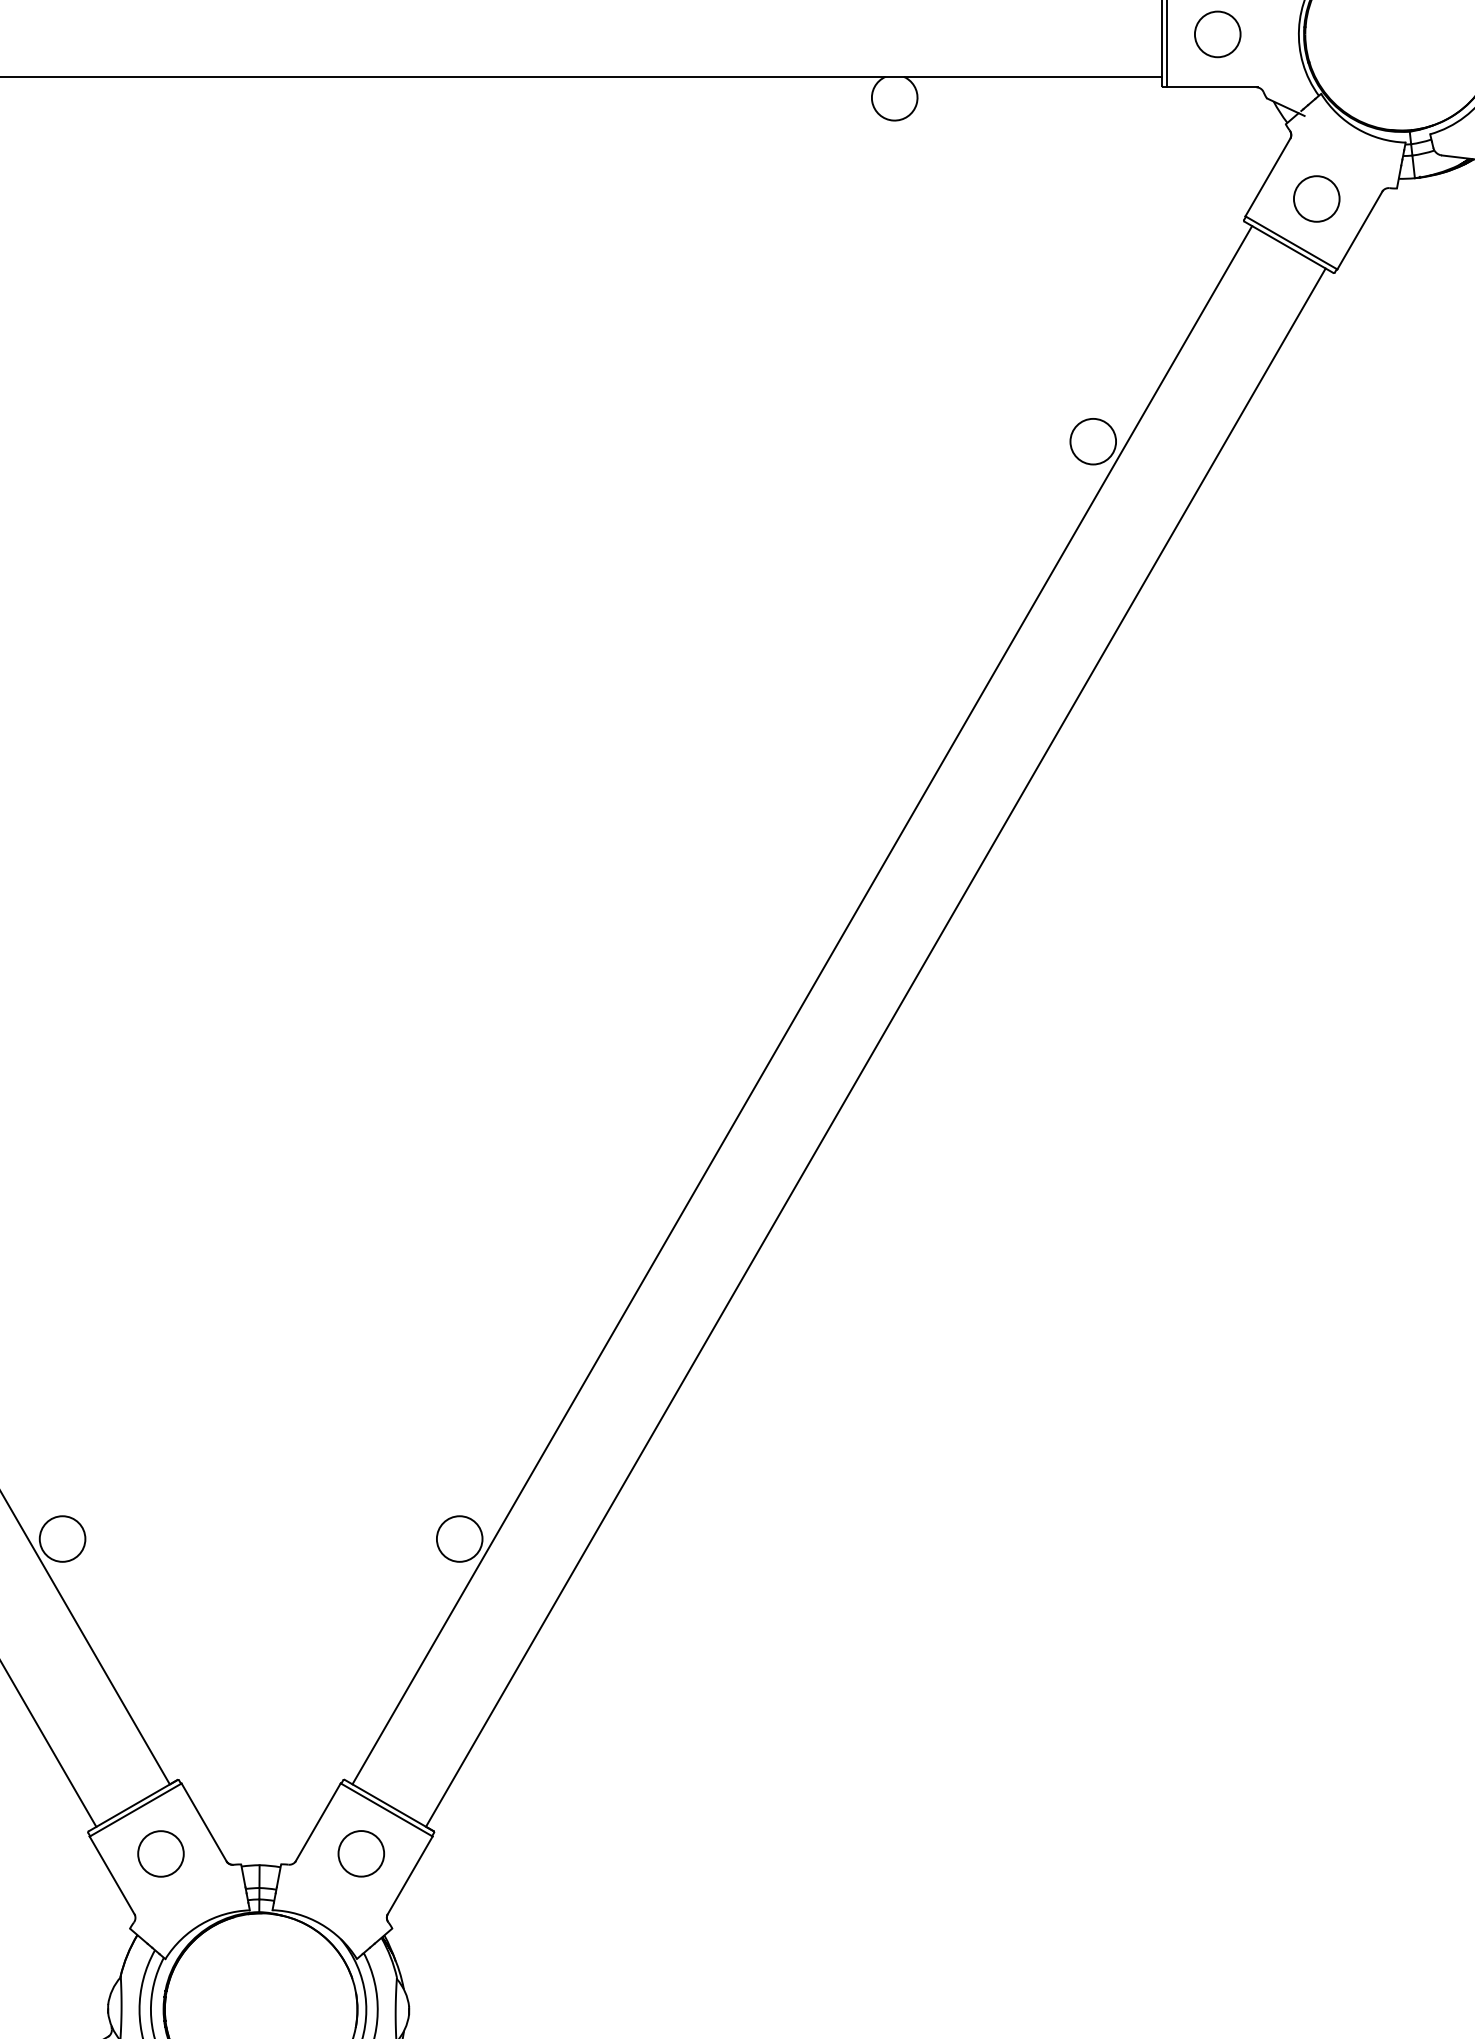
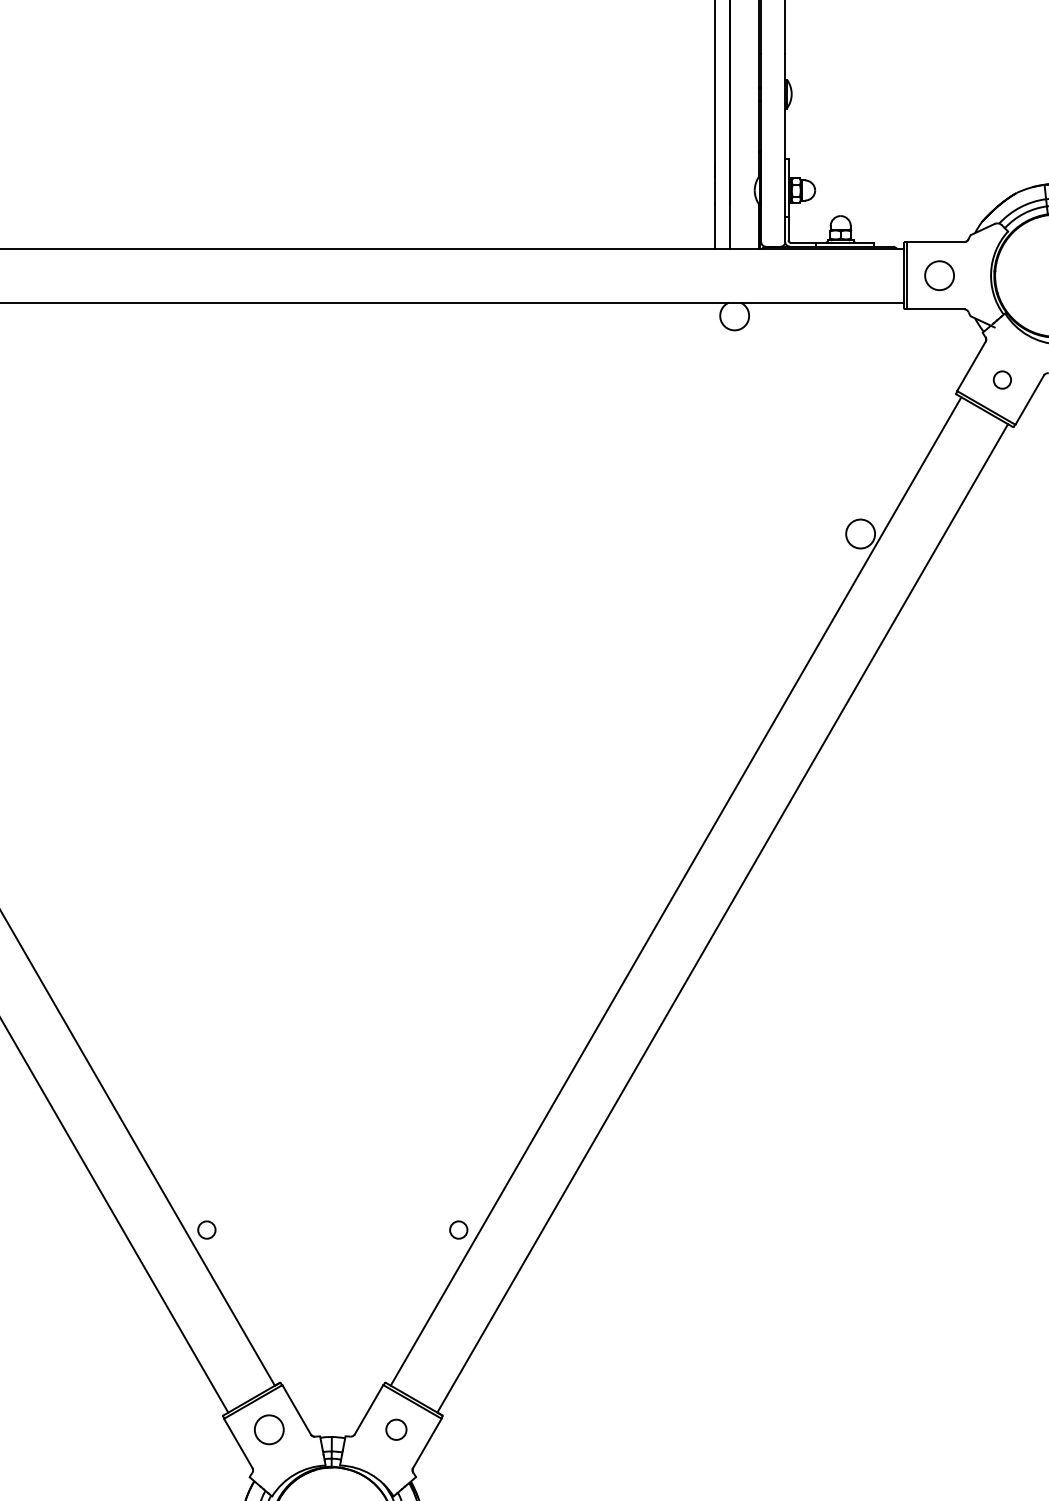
circle: (1316, 198) -> (1002, 379), size x0.6
circle: (61, 1538) -> (206, 1229), size x0.6
circle: (459, 1538) -> (458, 1229), size x0.6
circle: (361, 1853) -> (396, 1429), size x0.7

